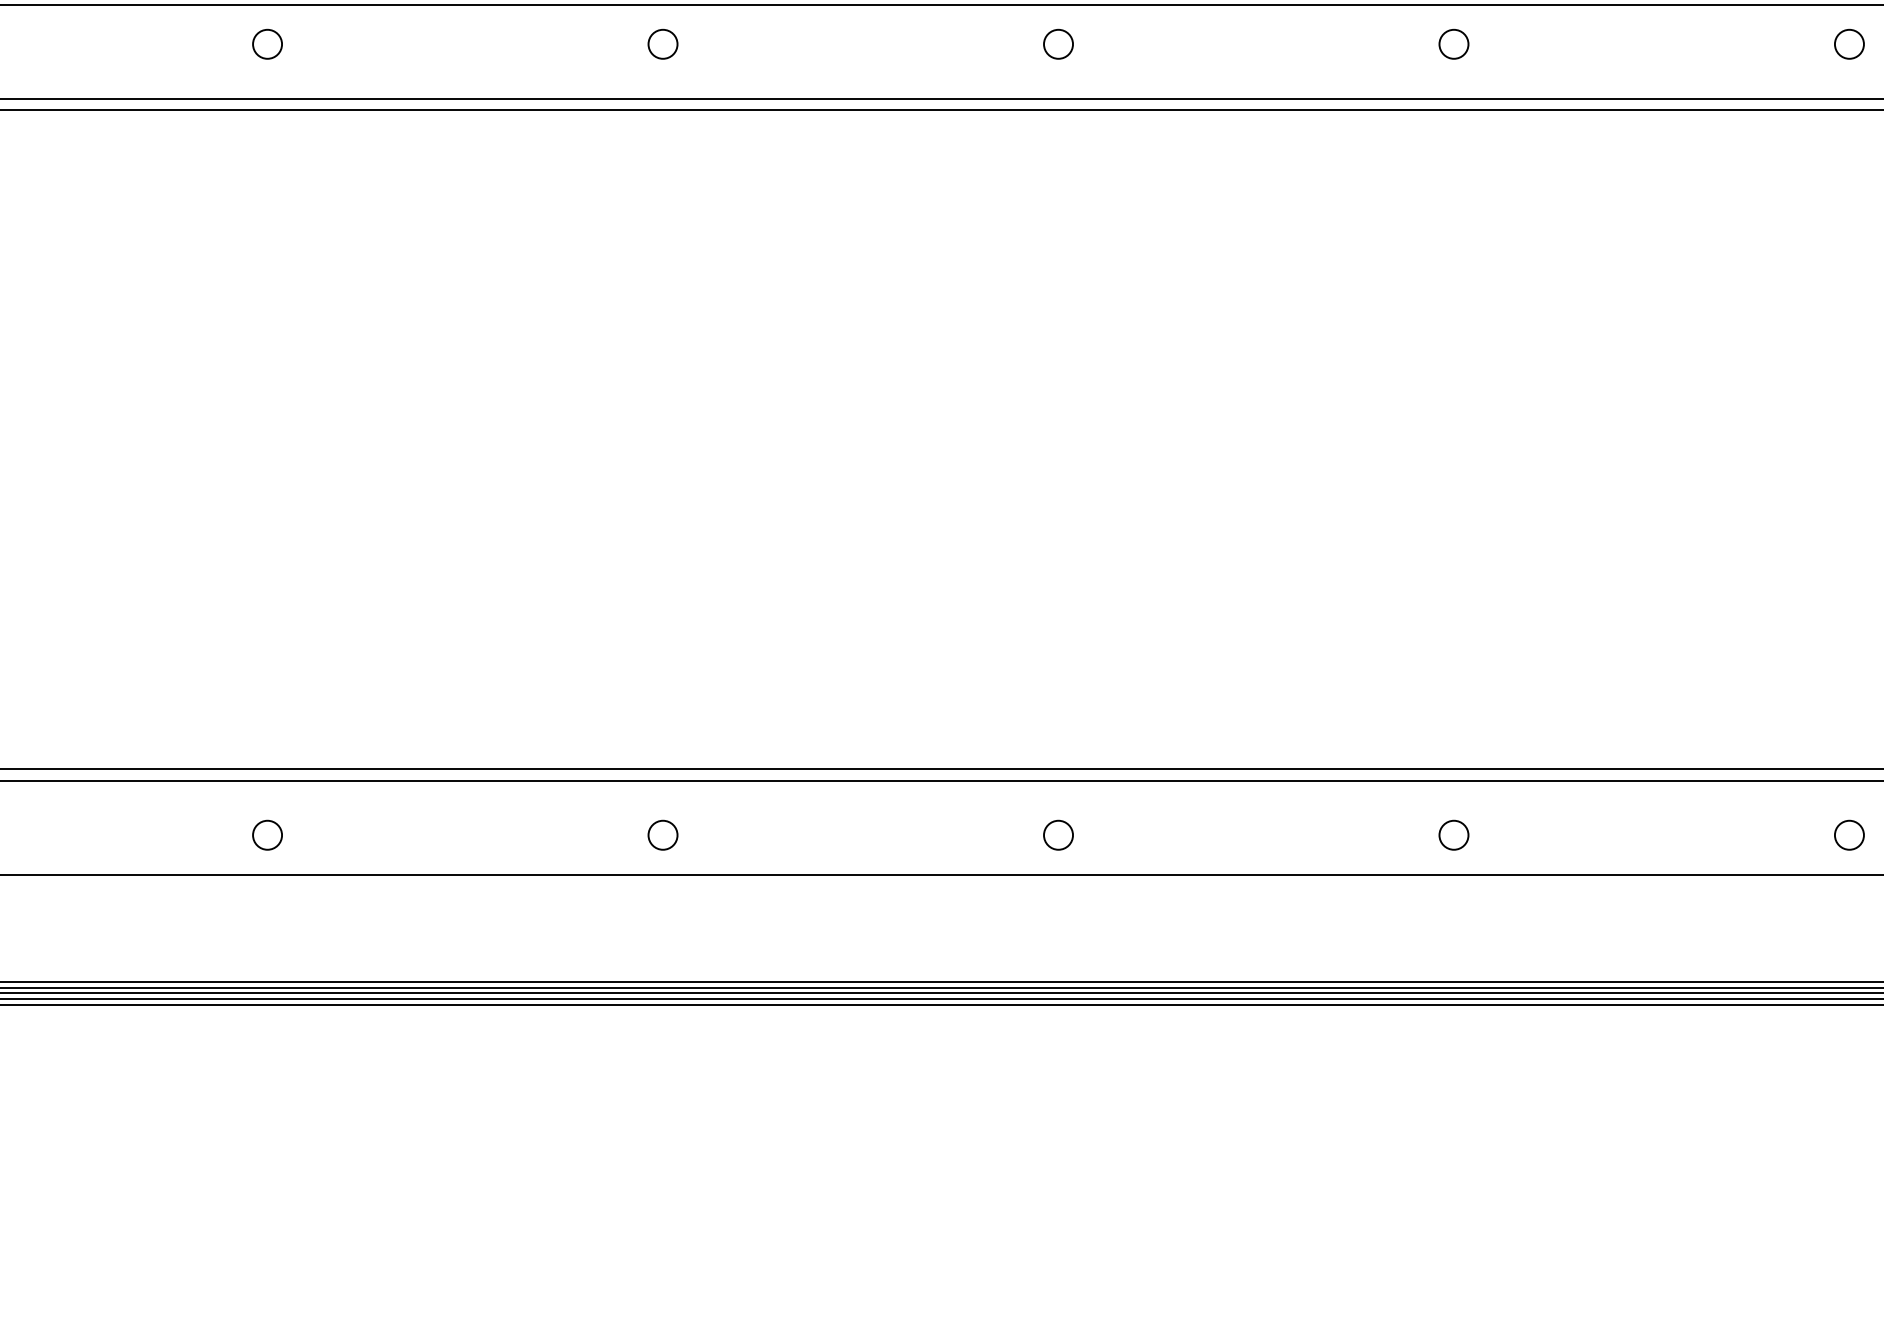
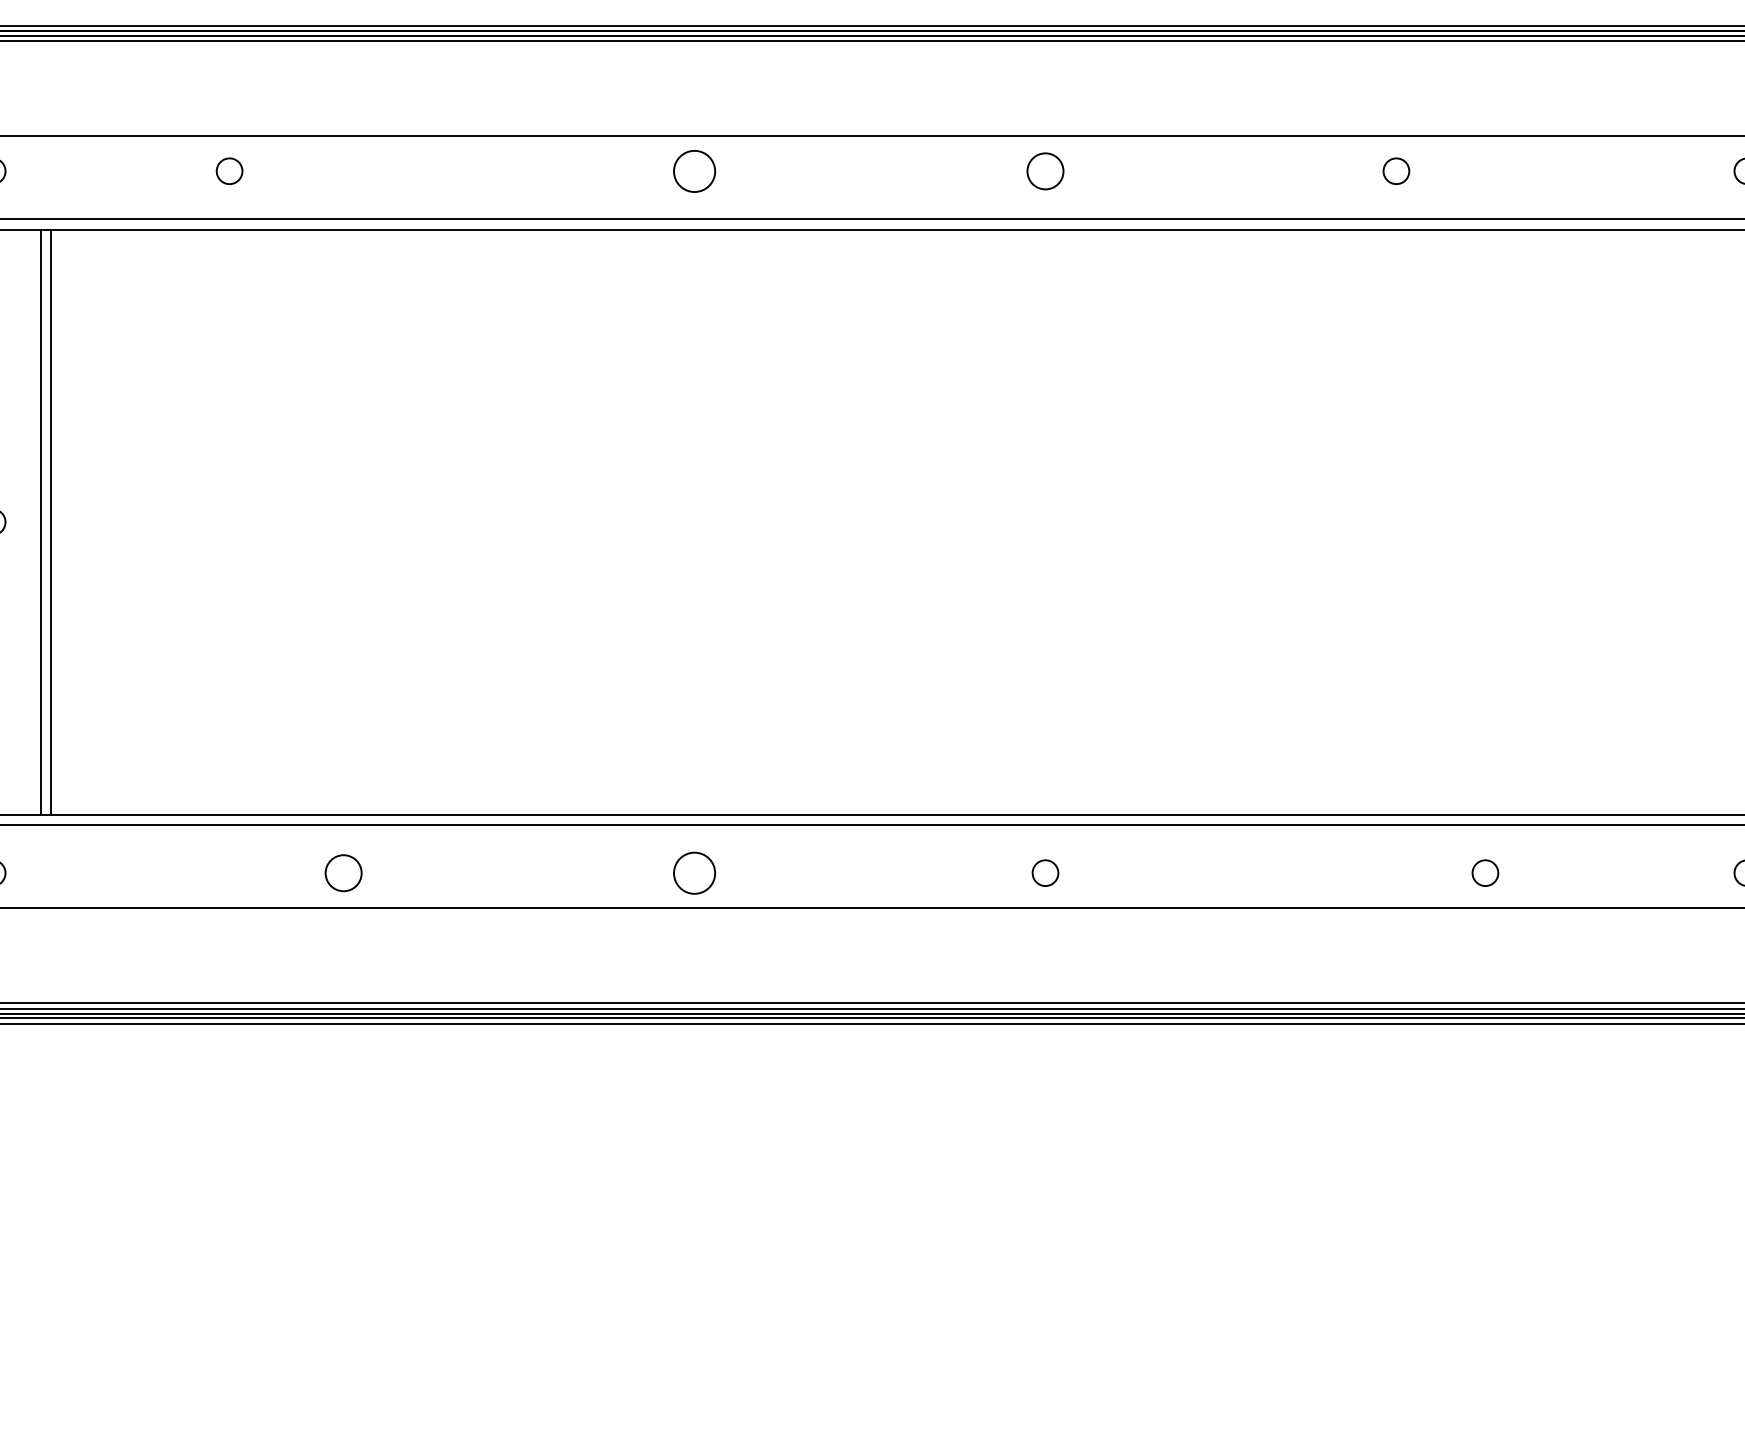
circle: (267, 43) -> (229, 170), moved
circle: (662, 43) -> (694, 170), size x1.6
circle: (1058, 43) -> (1045, 170), size x1.4
circle: (267, 834) -> (343, 872), size x1.4
circle: (662, 834) -> (694, 872), size x1.6
circle: (1454, 834) -> (1485, 872), moved

